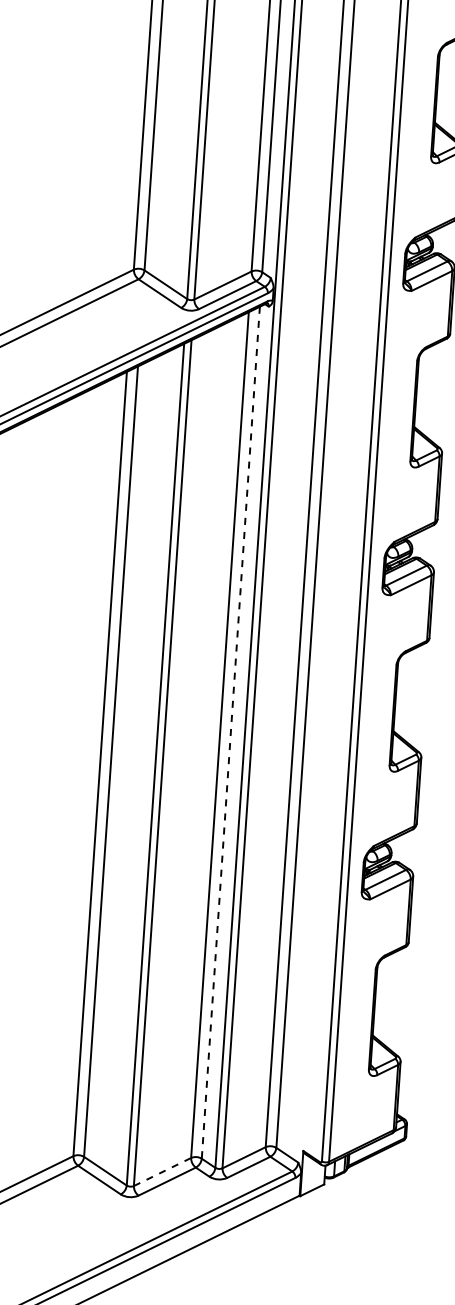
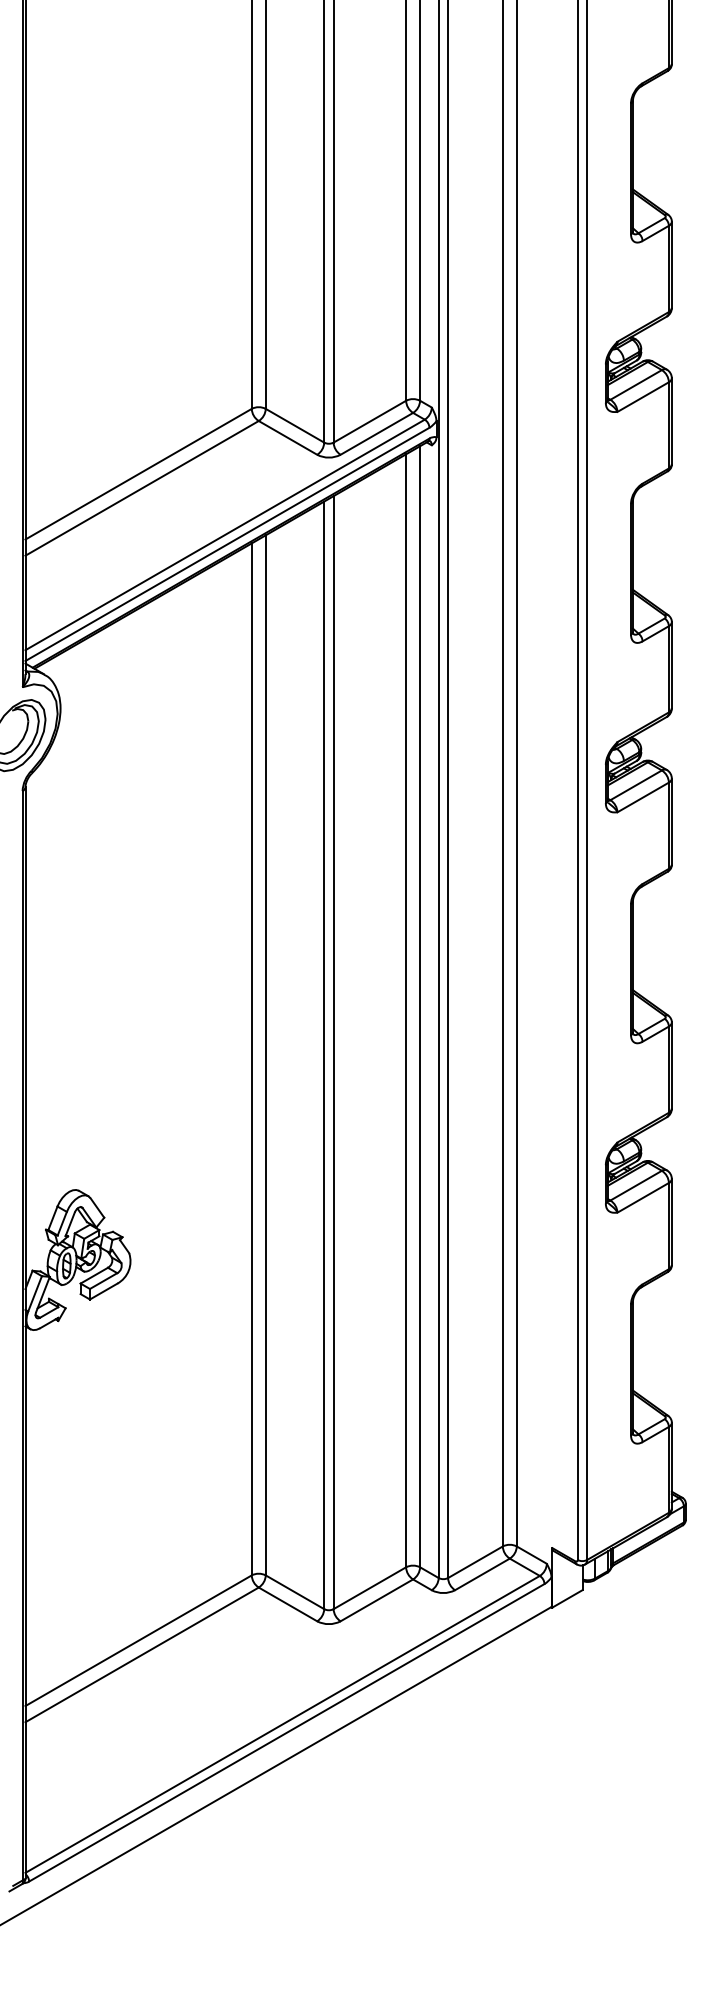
line: (231, 732) -> (420, 1006), dashed -> solid
line: (162, 1172) -> (369, 1588), dashed -> solid

